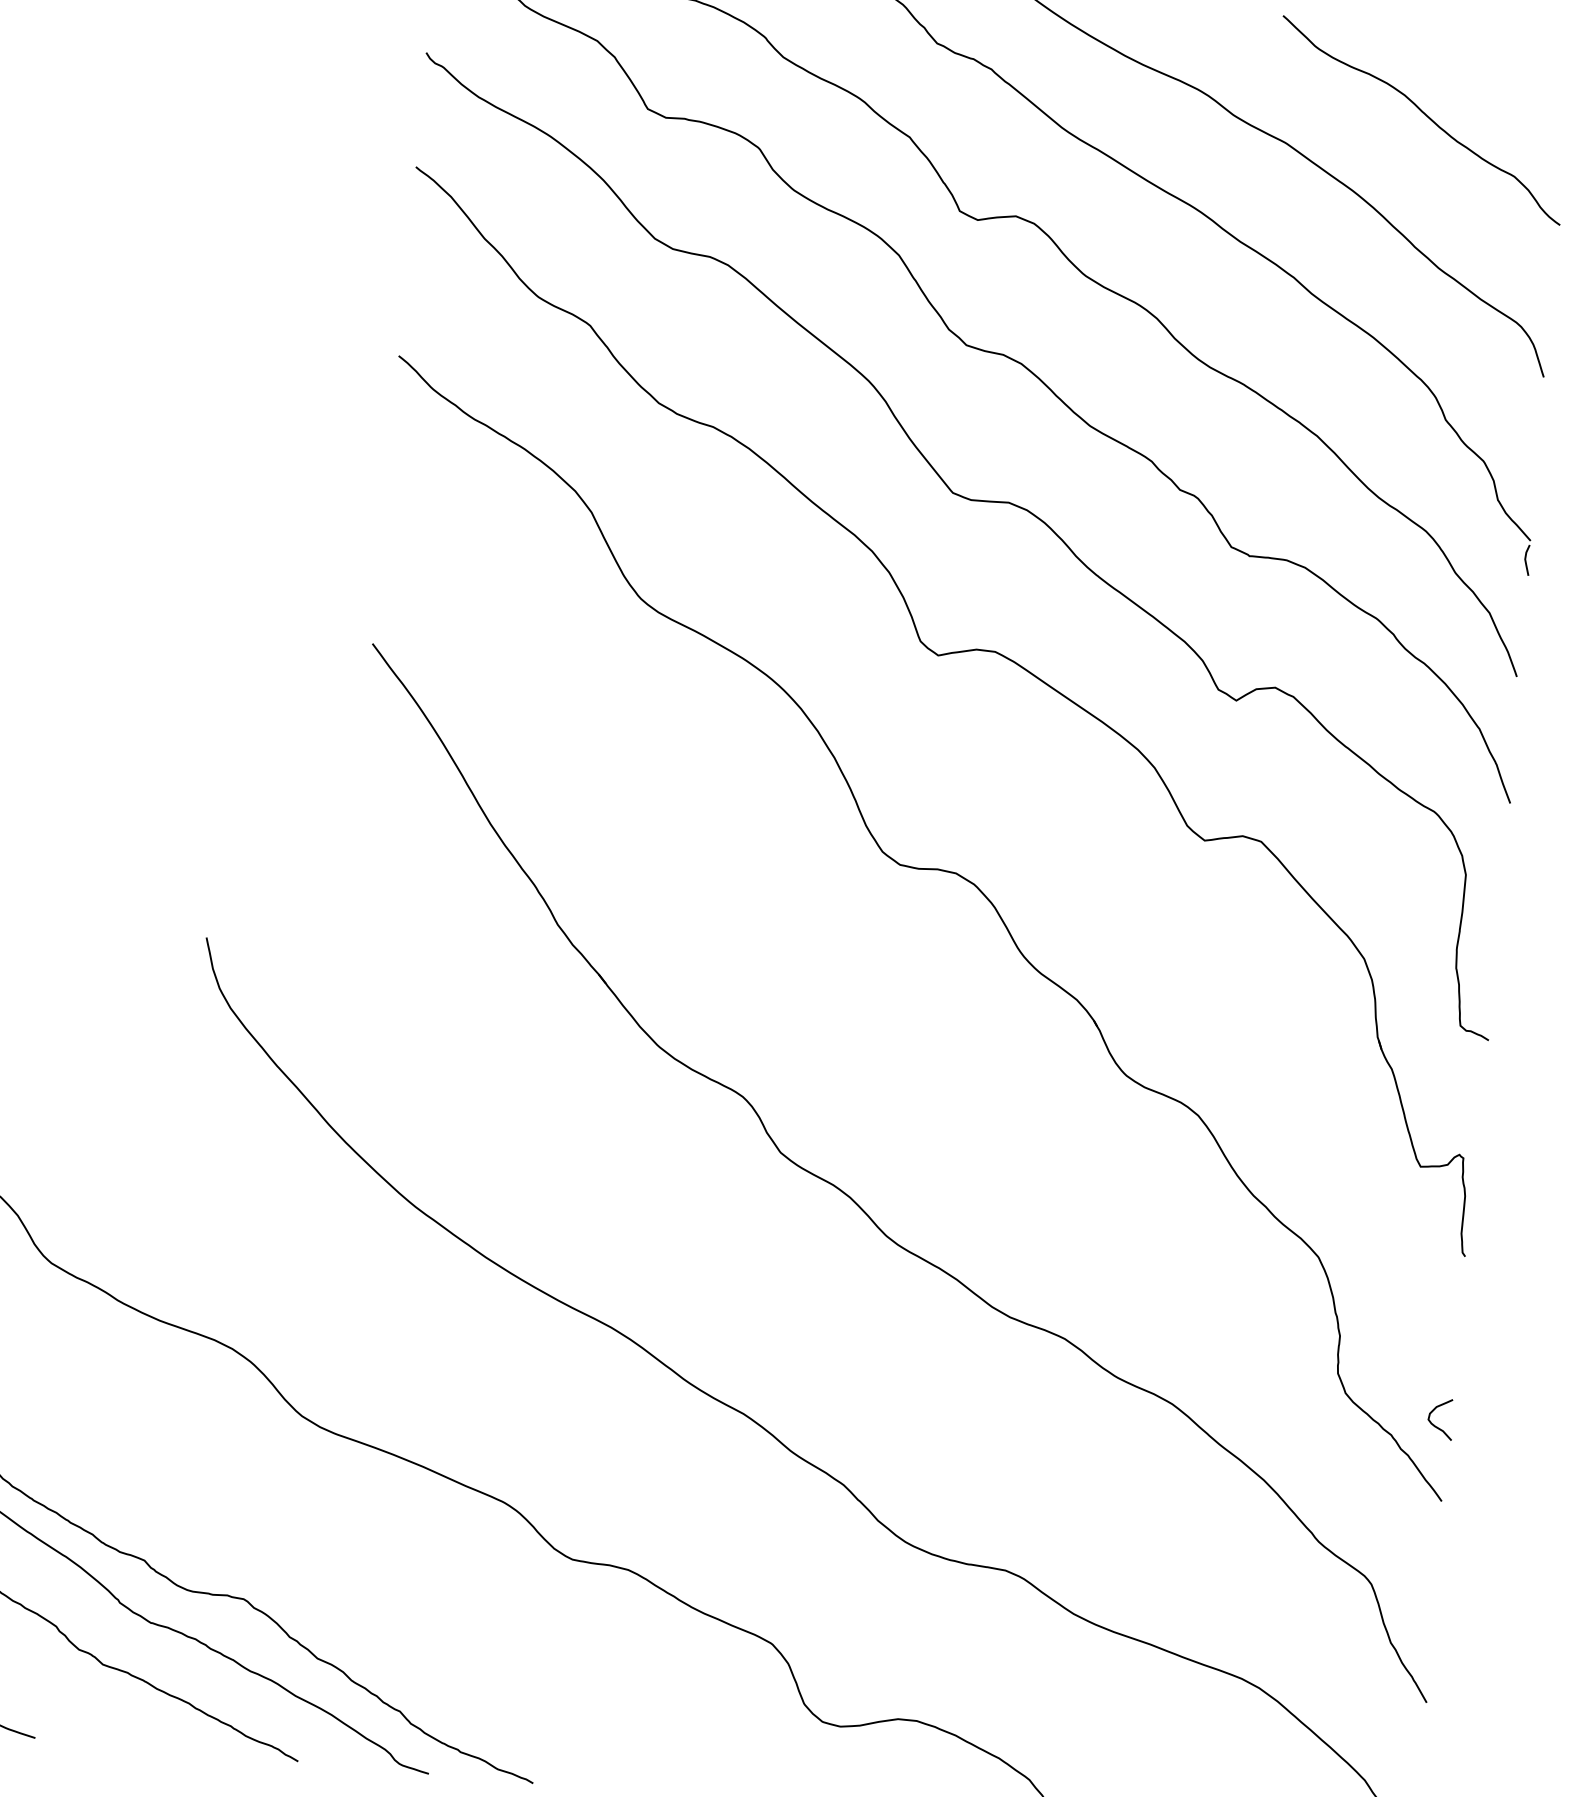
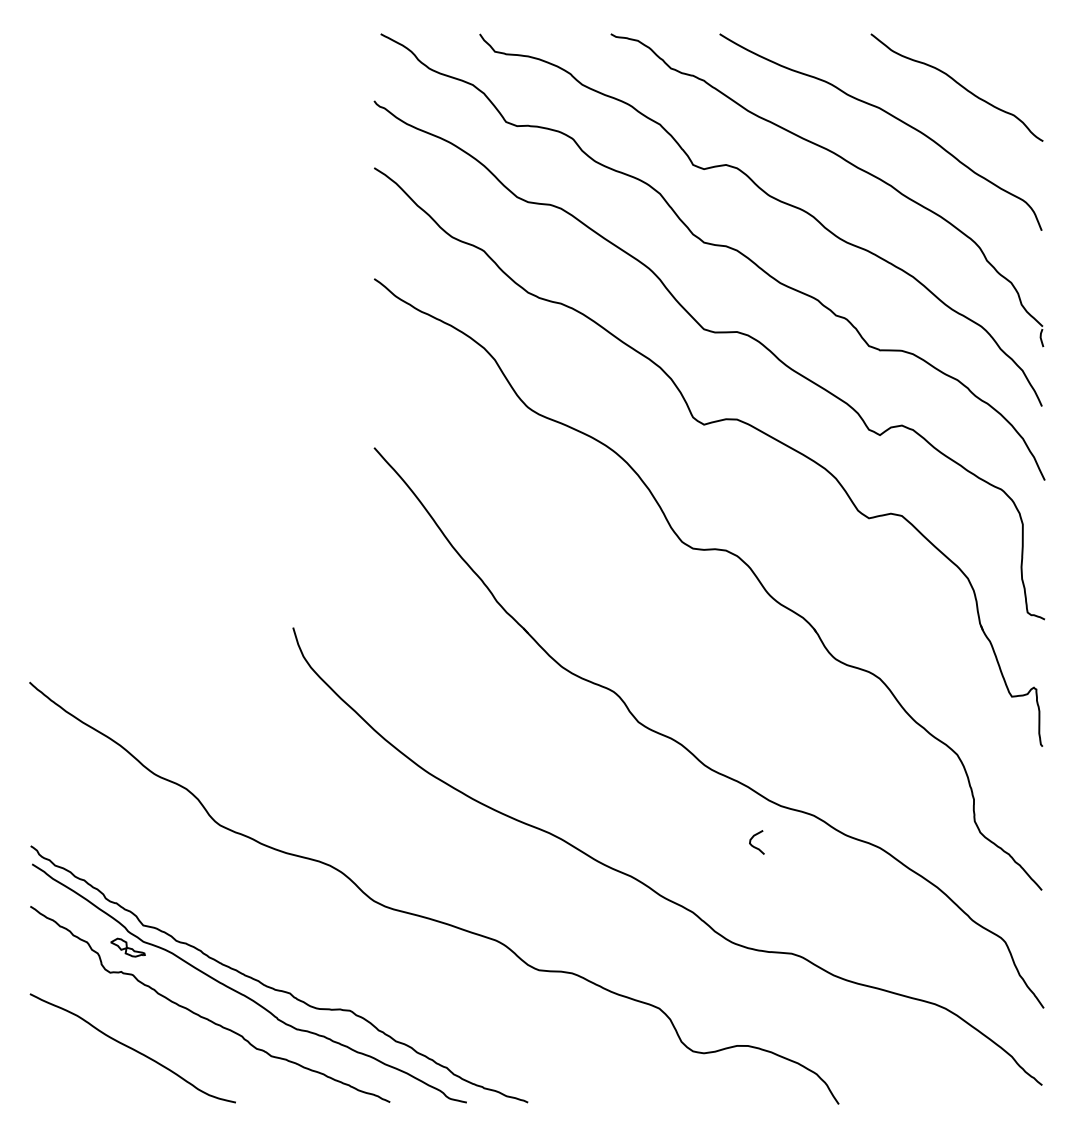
curve: (1437, 1425) -> (755, 846), moved

